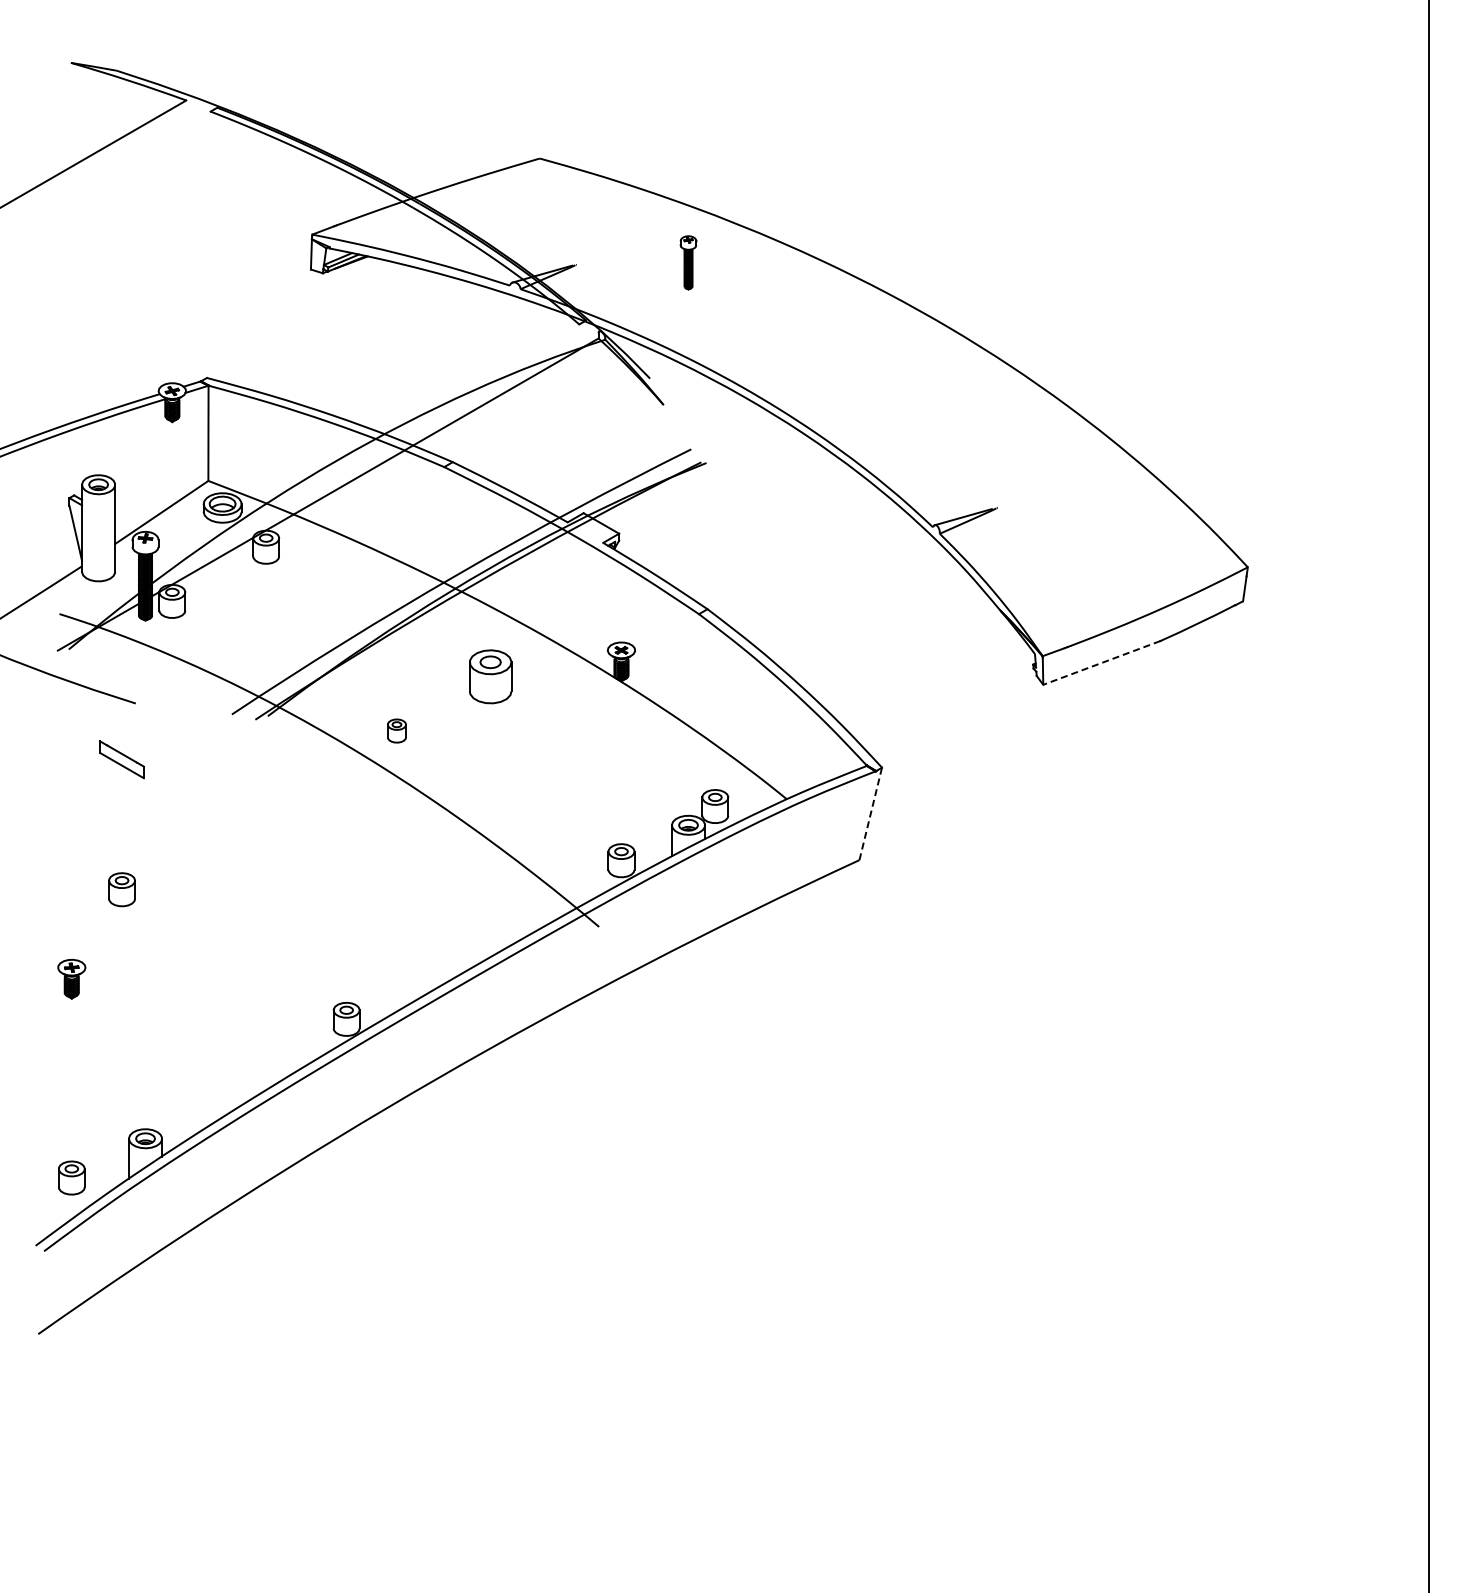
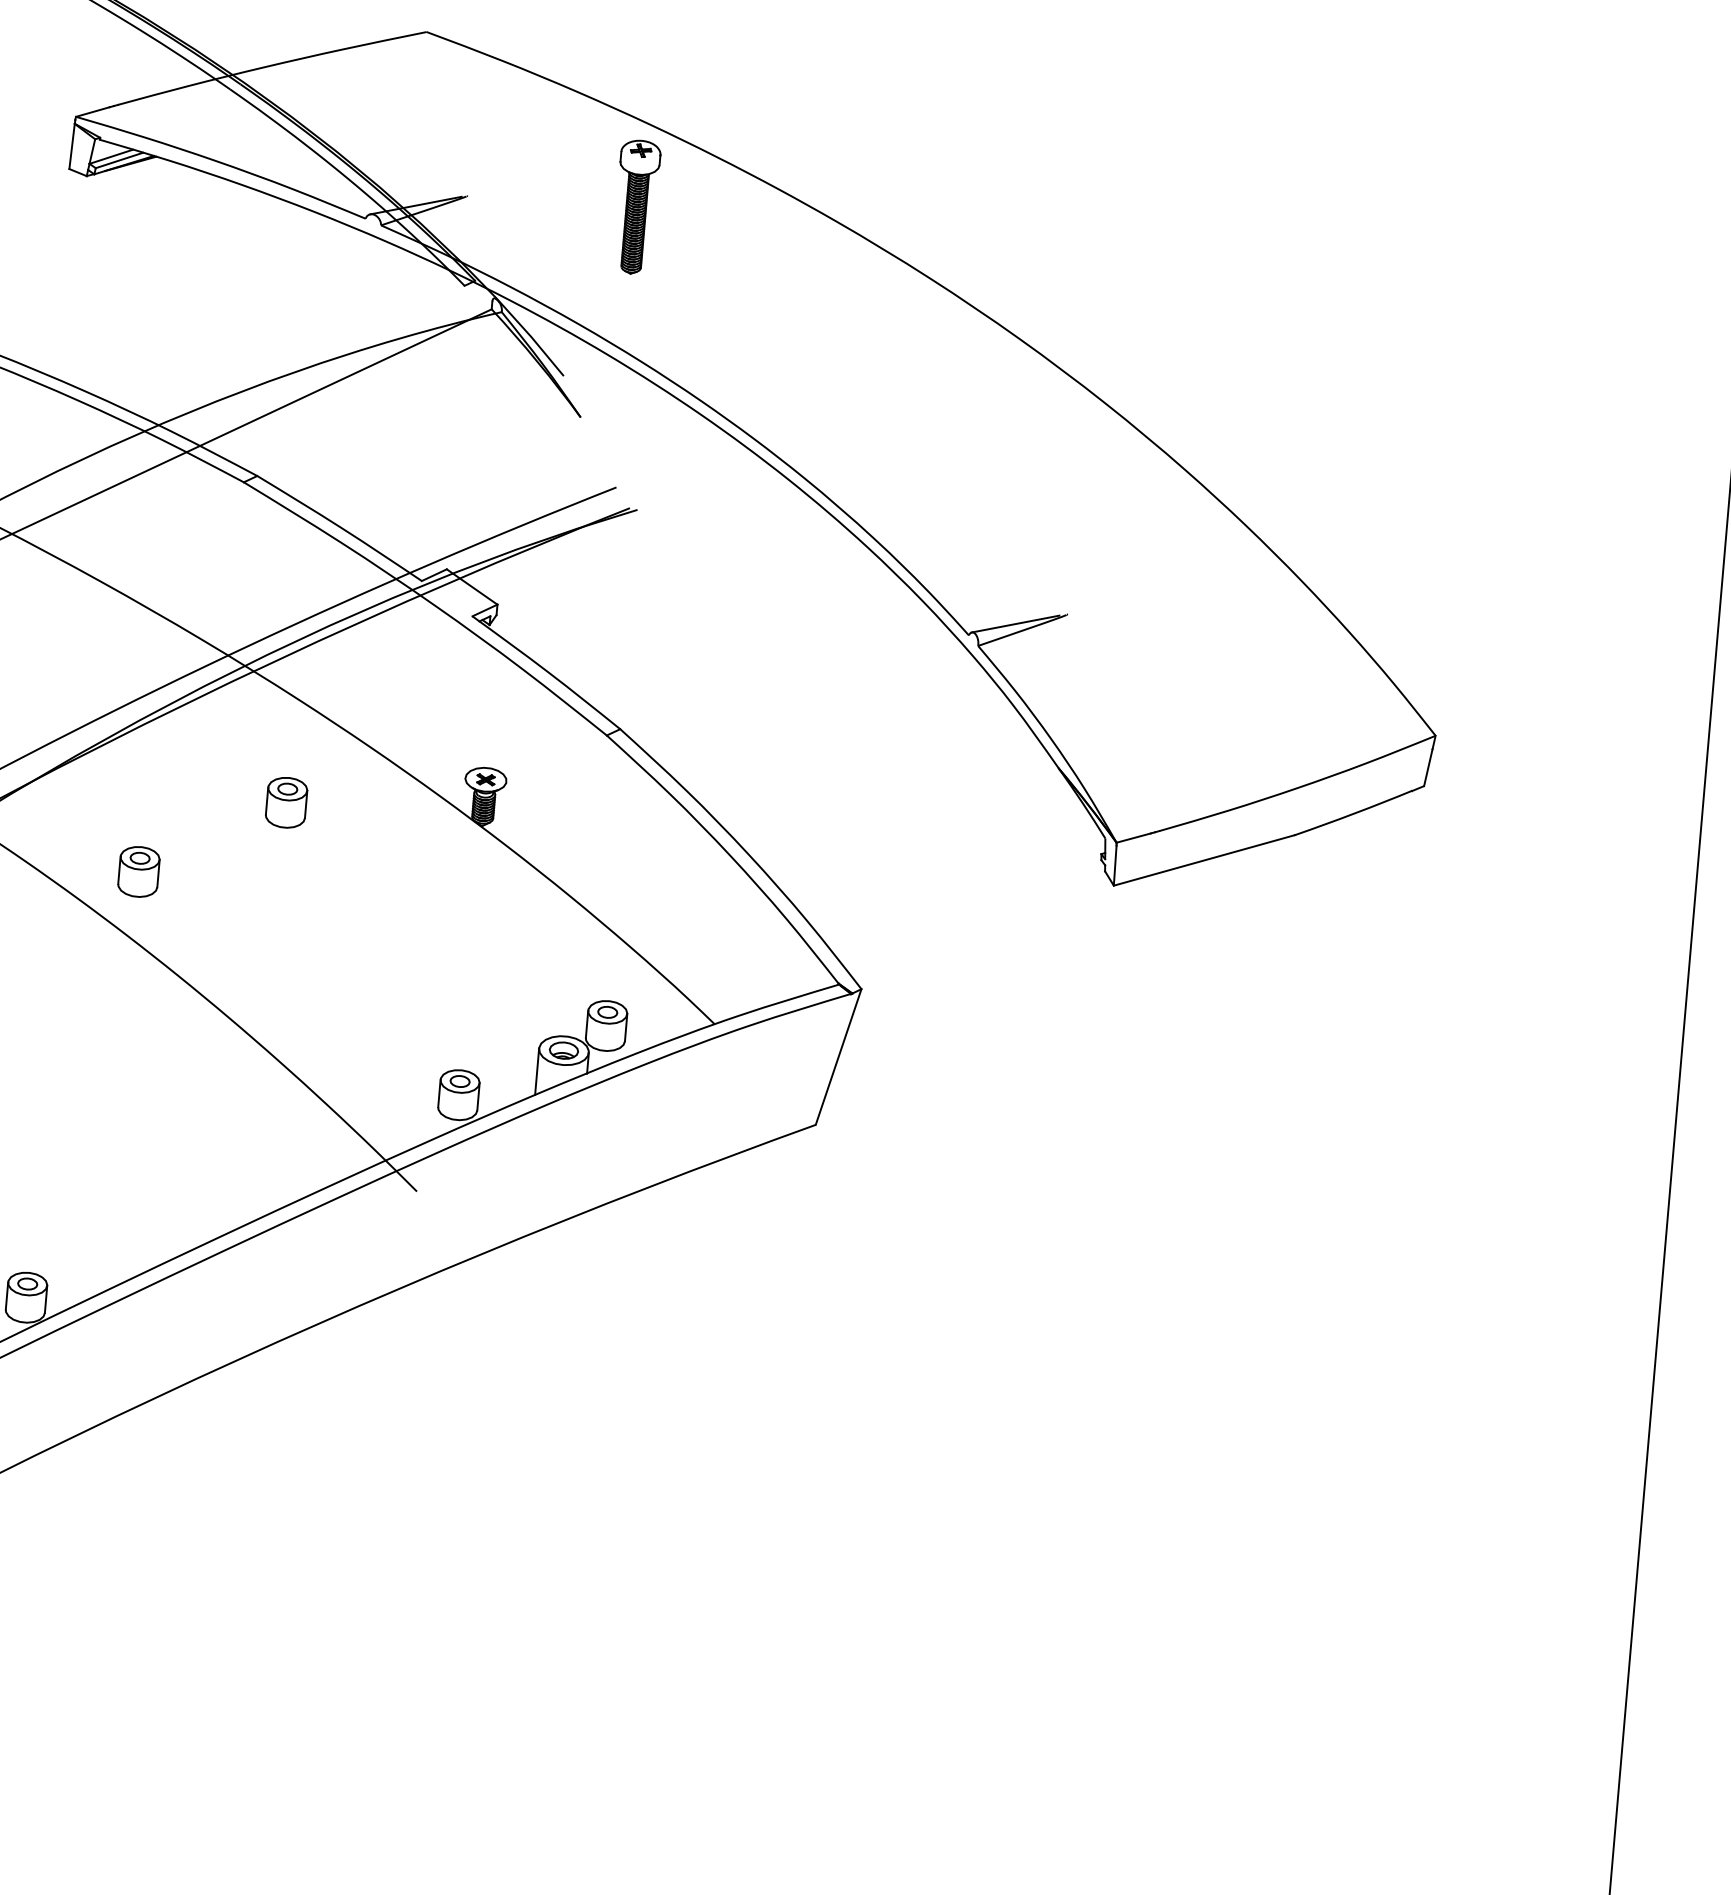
part: (688, 262) -> (636, 206), size x1.67
line: (1101, 663) -> (1203, 861), dashed -> solid
part: (490, 676) -> (286, 802), size x0.62
part: (396, 730) -> (138, 871), size x1.43
line: (870, 813) -> (838, 1056), dashed -> solid

